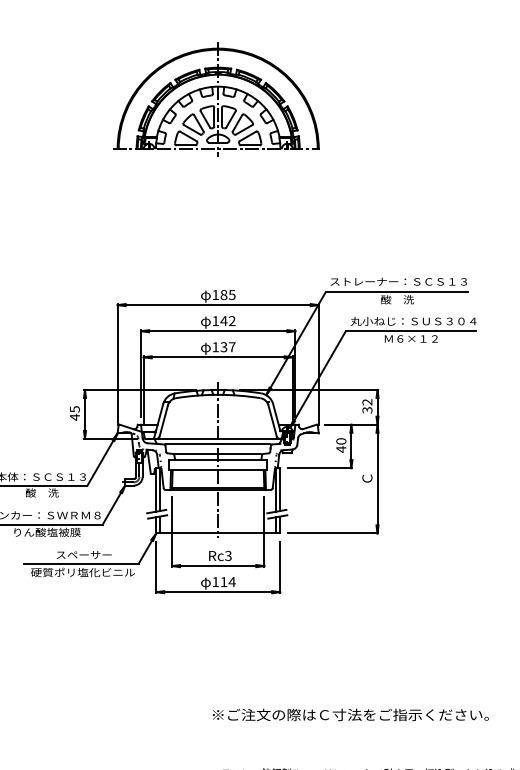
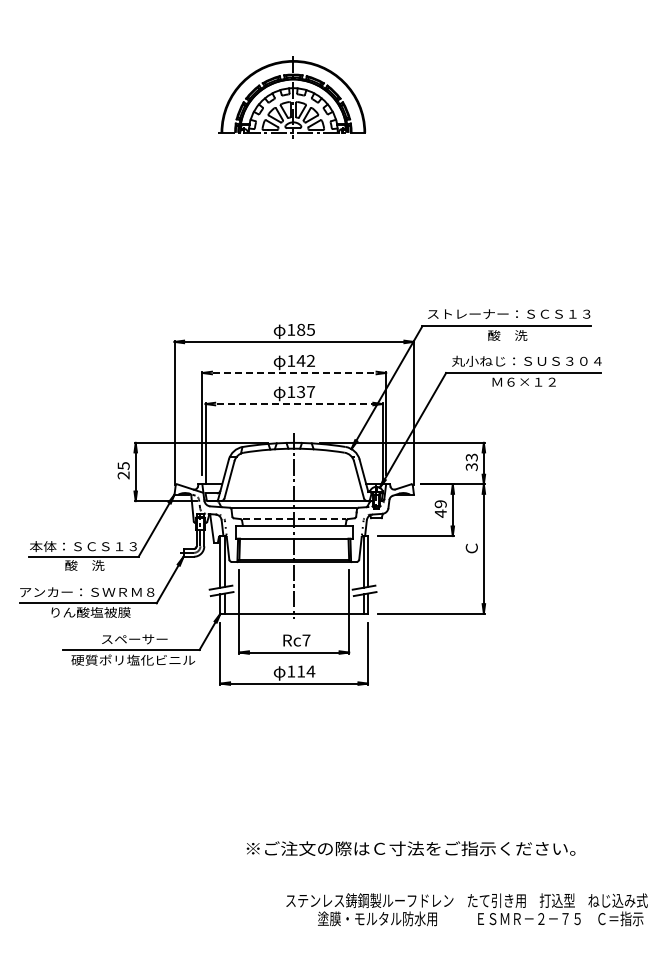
part: (215, 99) -> (291, 97), size x0.6
line: (218, 330) -> (294, 372), solid -> dashed
line: (218, 357) -> (294, 404), solid -> dashed
text: (367, 402) -> (471, 457), 32 -> 33
text: (74, 417) -> (123, 475), 45 -> 25
text: (341, 441) -> (440, 504), 40 -> 49
line: (218, 454) -> (294, 519), solid -> dashed
text: (228, 555) -> (306, 640), Rc3 -> Rc7
text: (350, 714) -> (410, 848), moved

